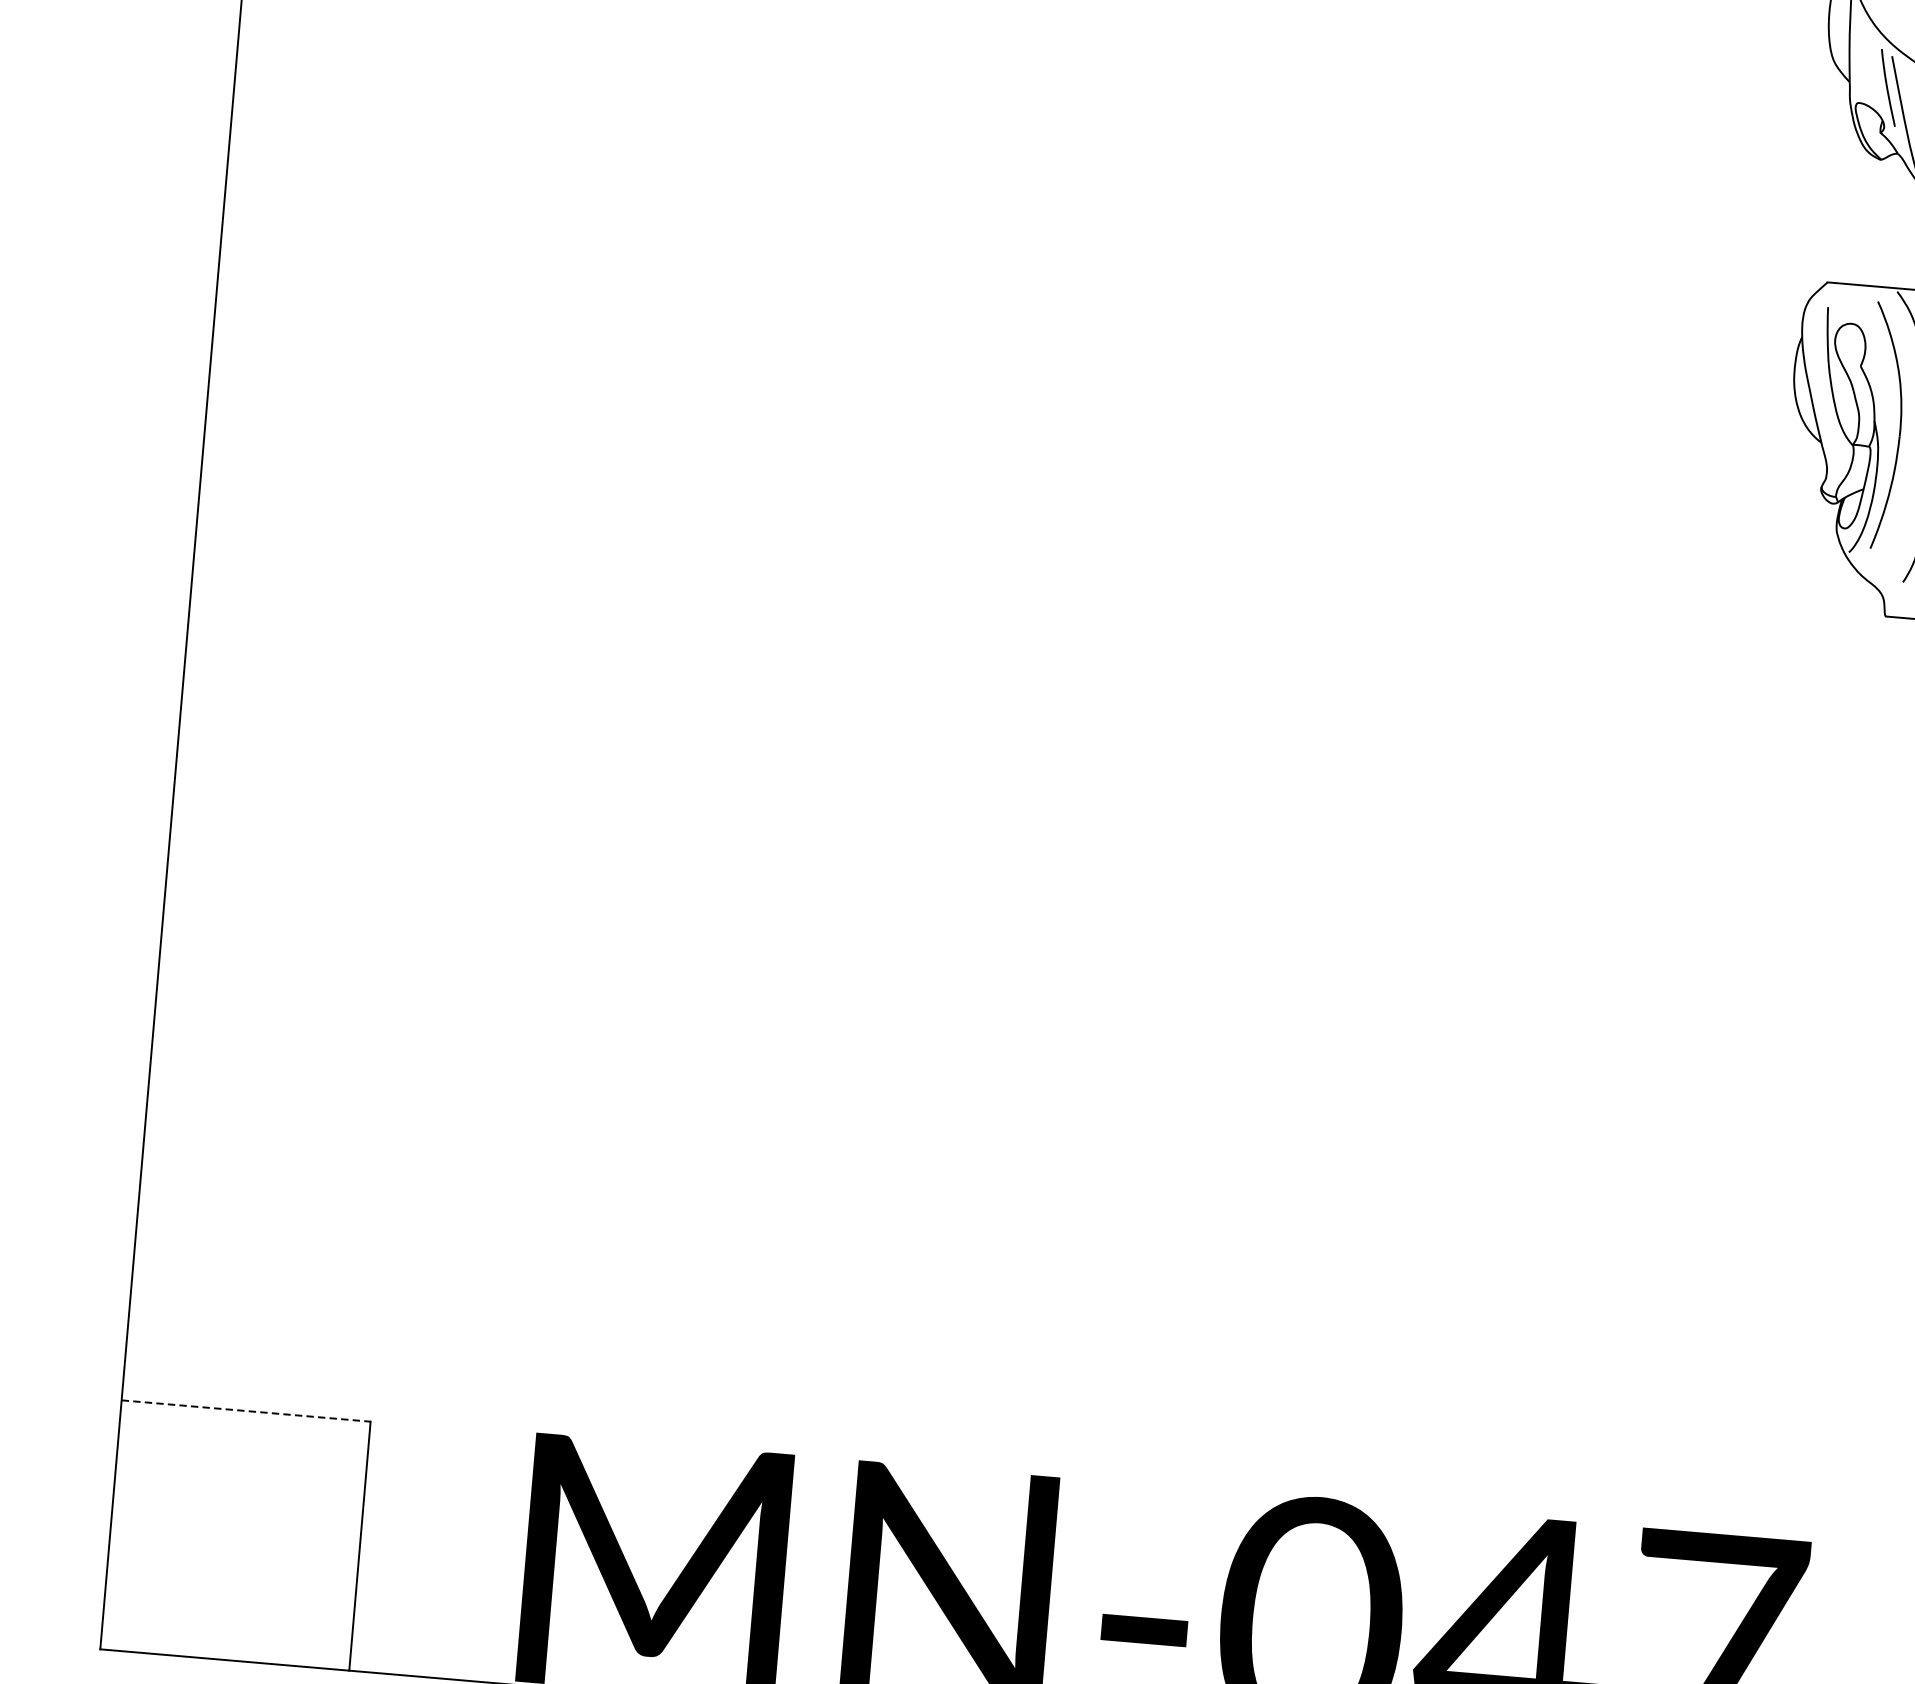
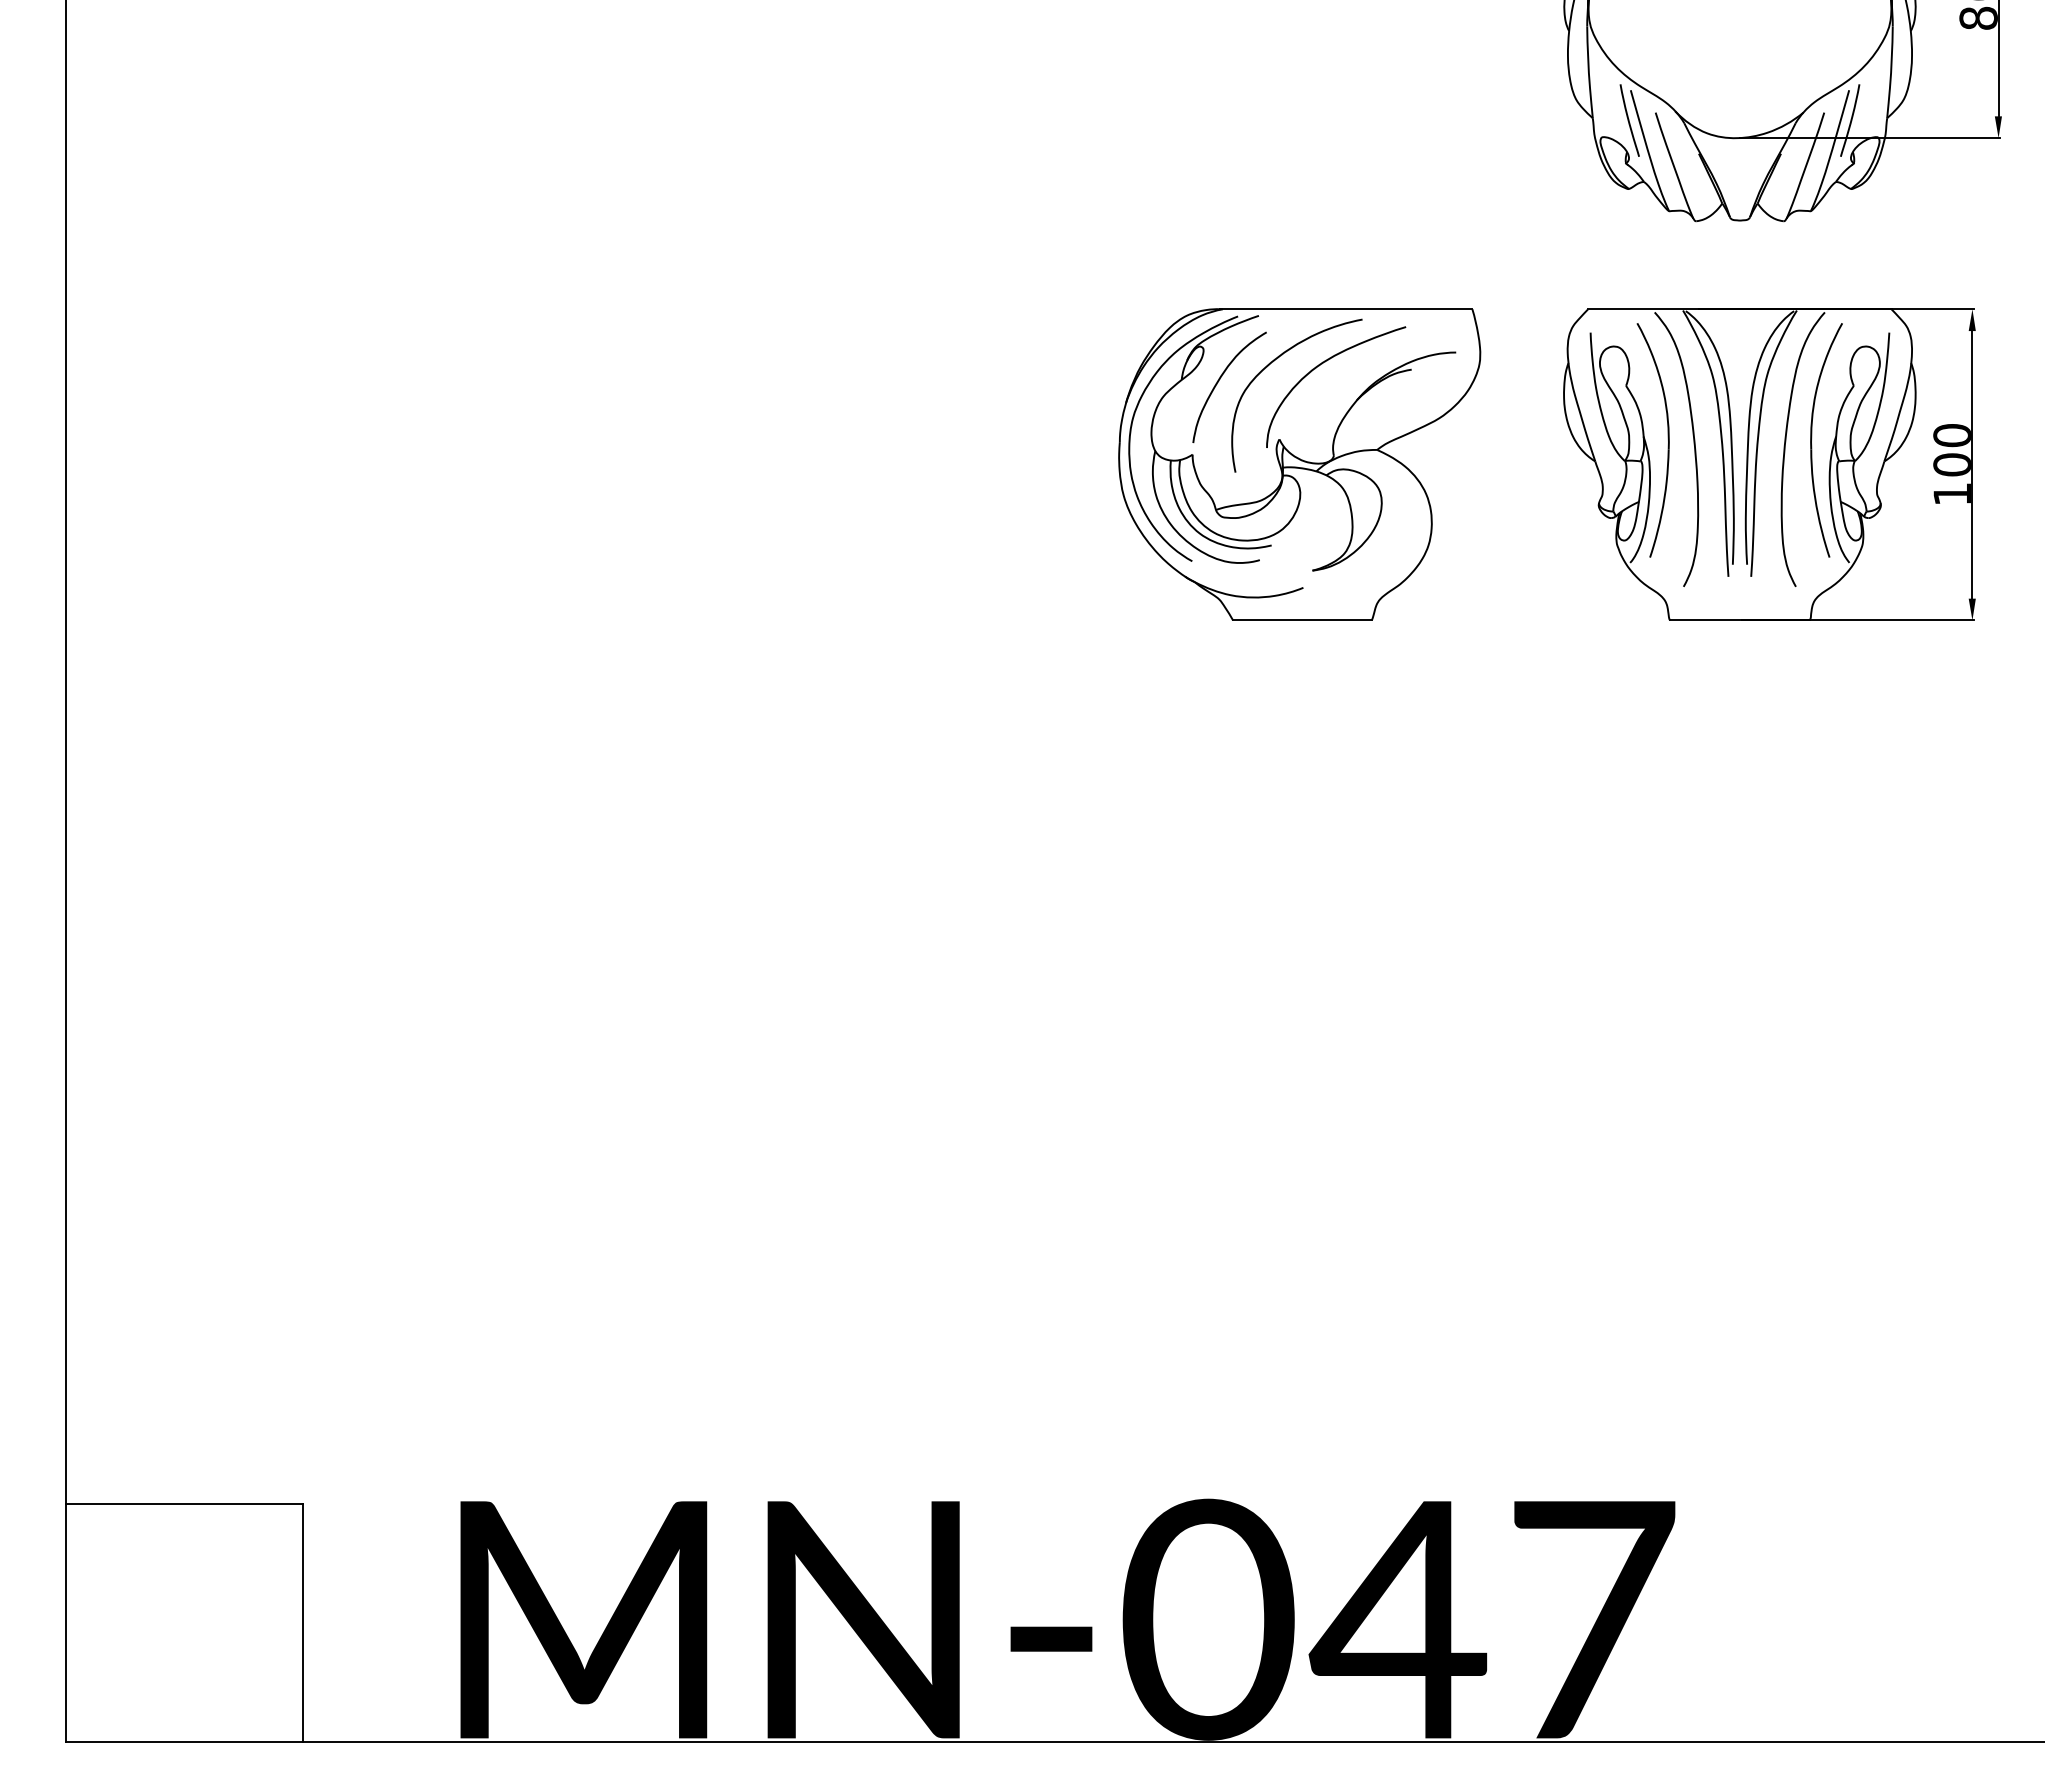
part: (1510, 419) -> (1299, 464), added
line: (246, 1411) -> (184, 1504), dashed -> solid

